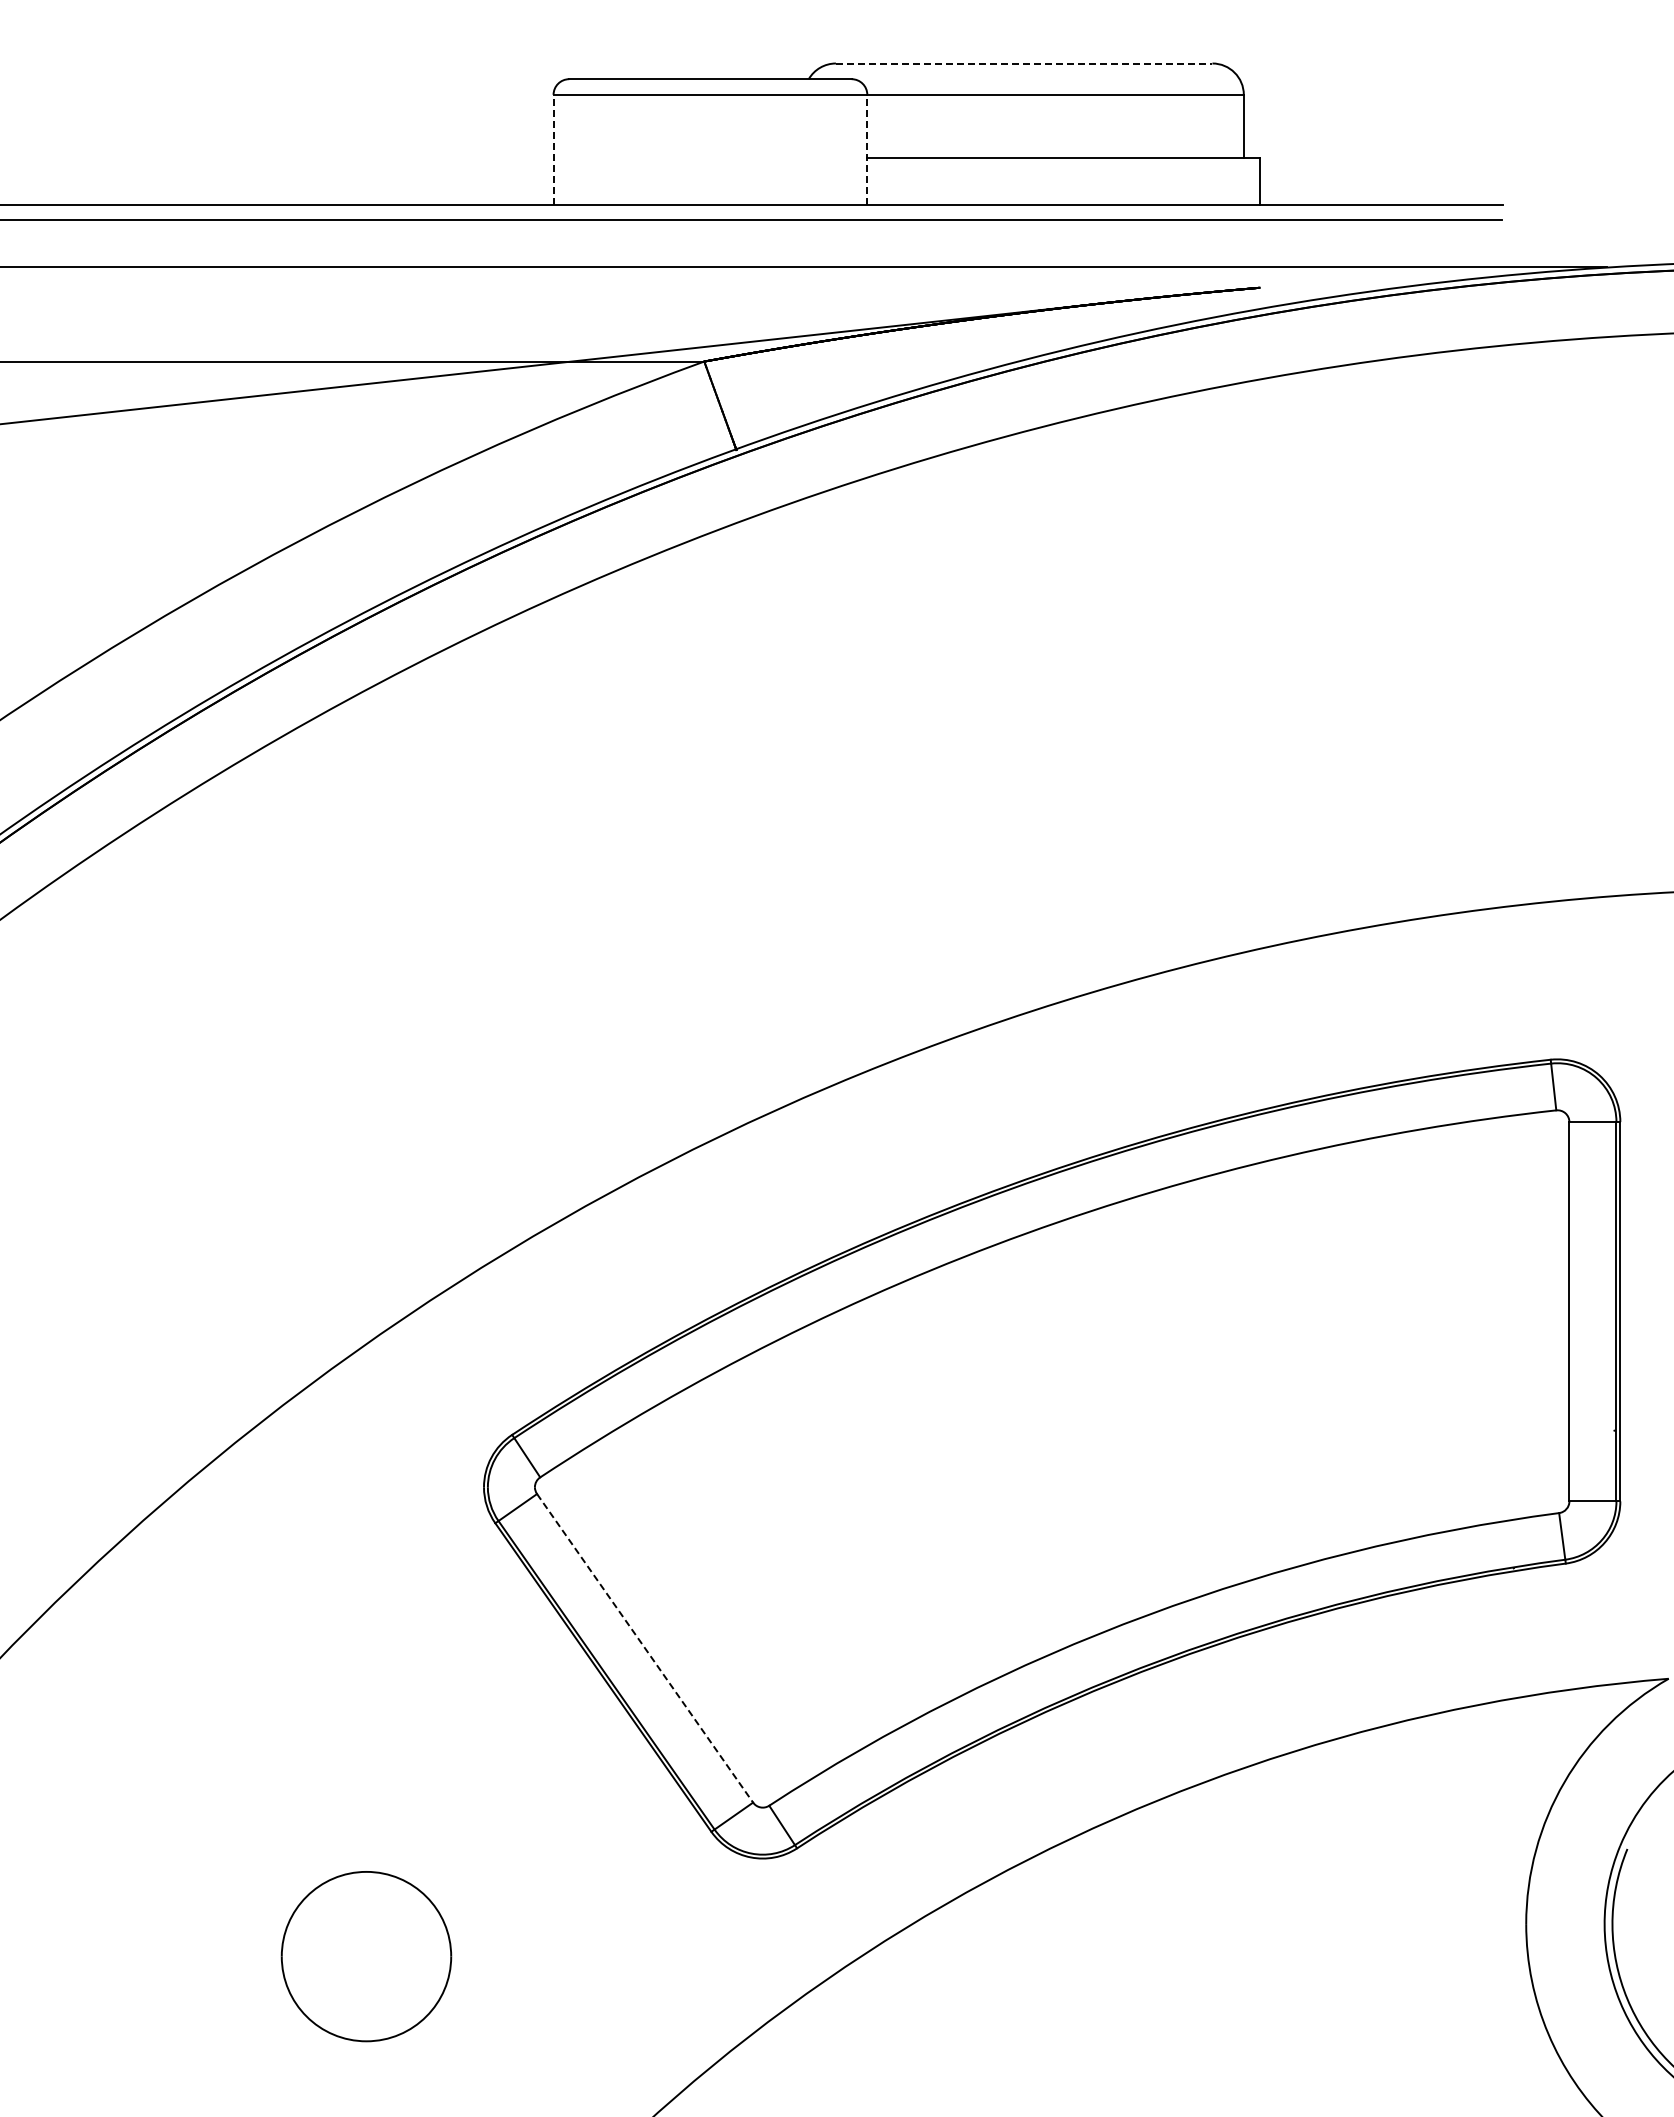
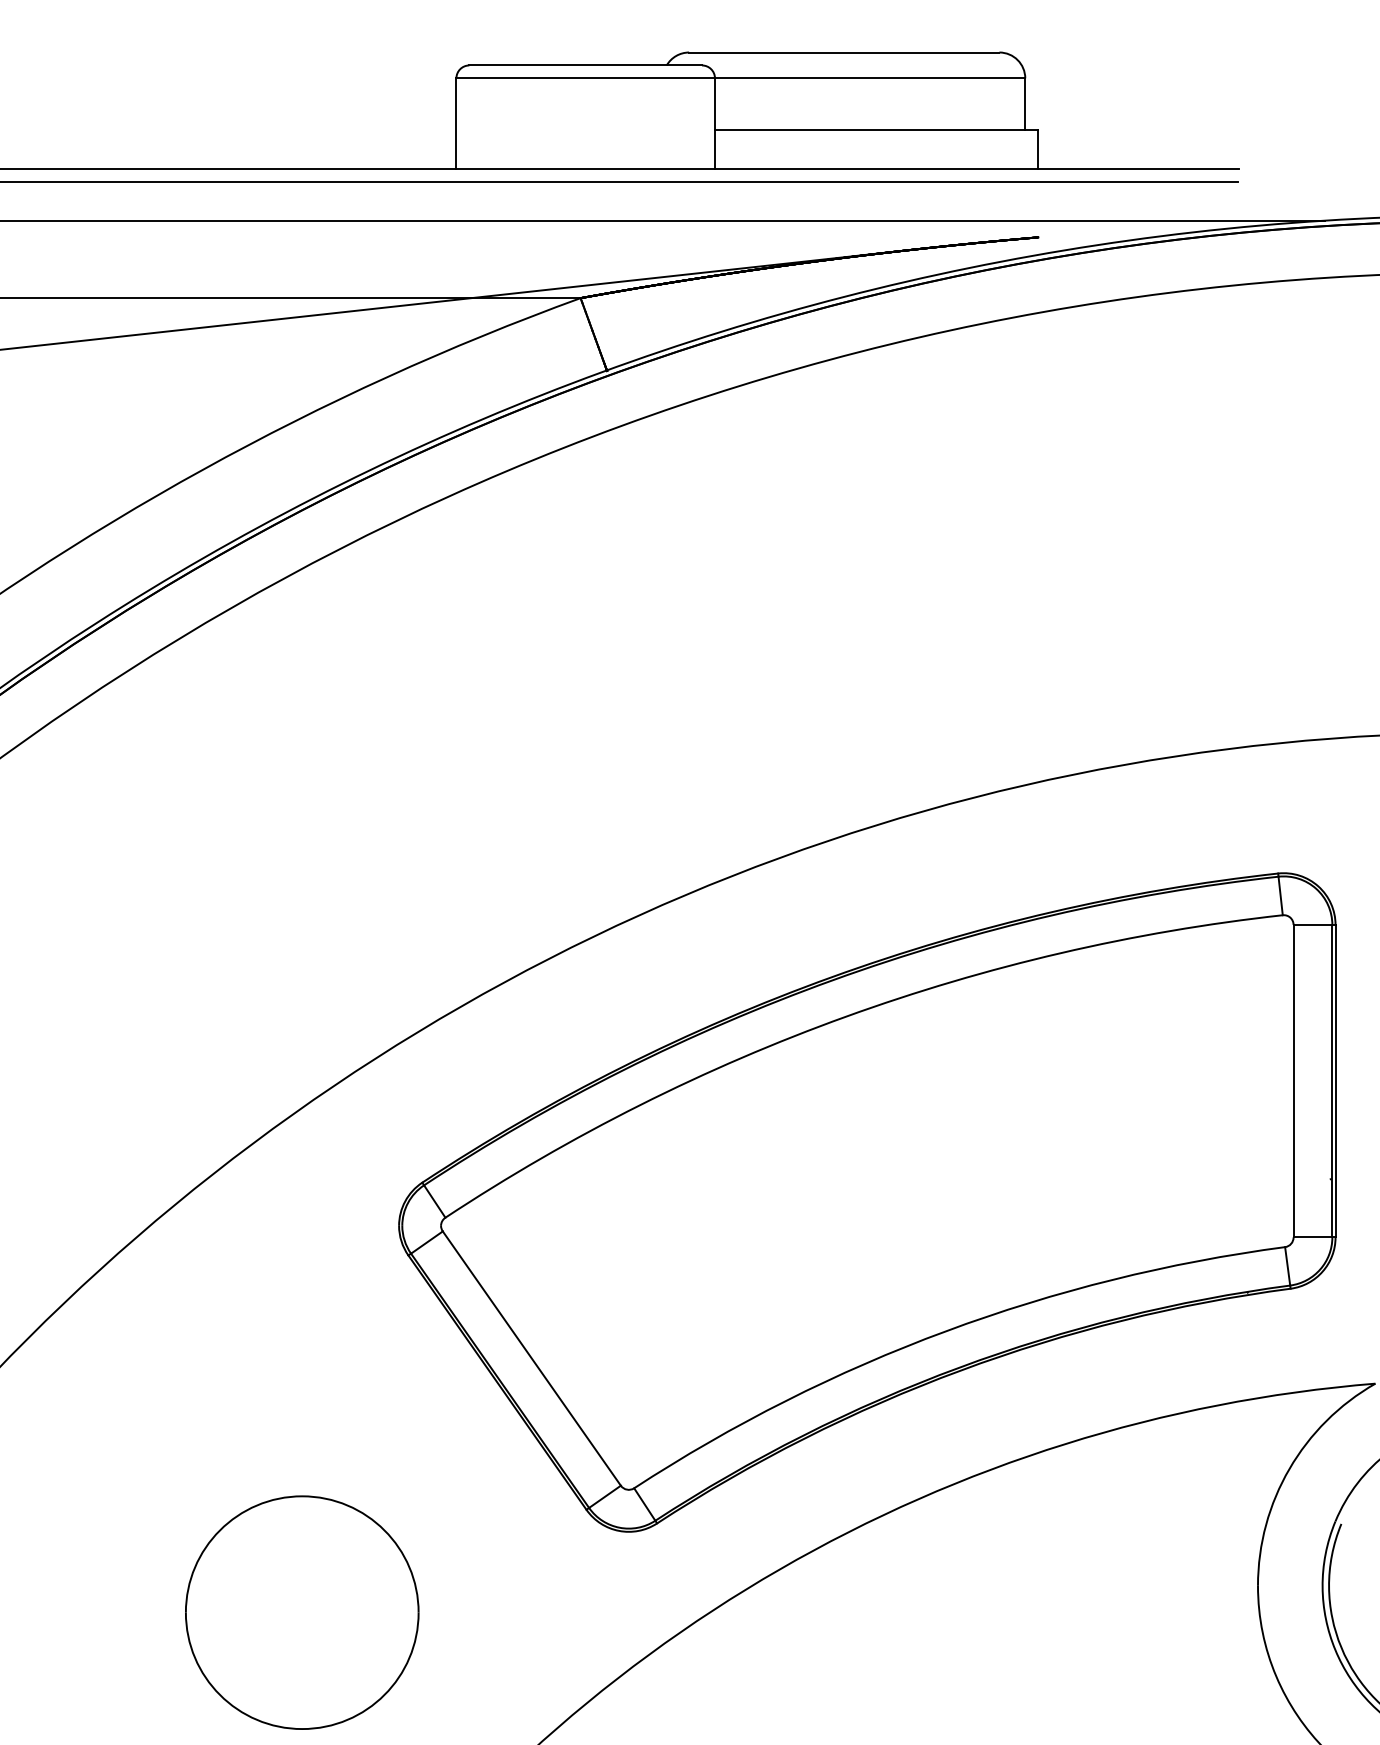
line: (1024, 63) -> (844, 52), dashed -> solid
line: (553, 149) -> (456, 123), dashed -> solid
line: (867, 149) -> (715, 123), dashed -> solid
line: (645, 1648) -> (532, 1358), dashed -> solid
part: (366, 1956) -> (302, 1612), size x1.67

